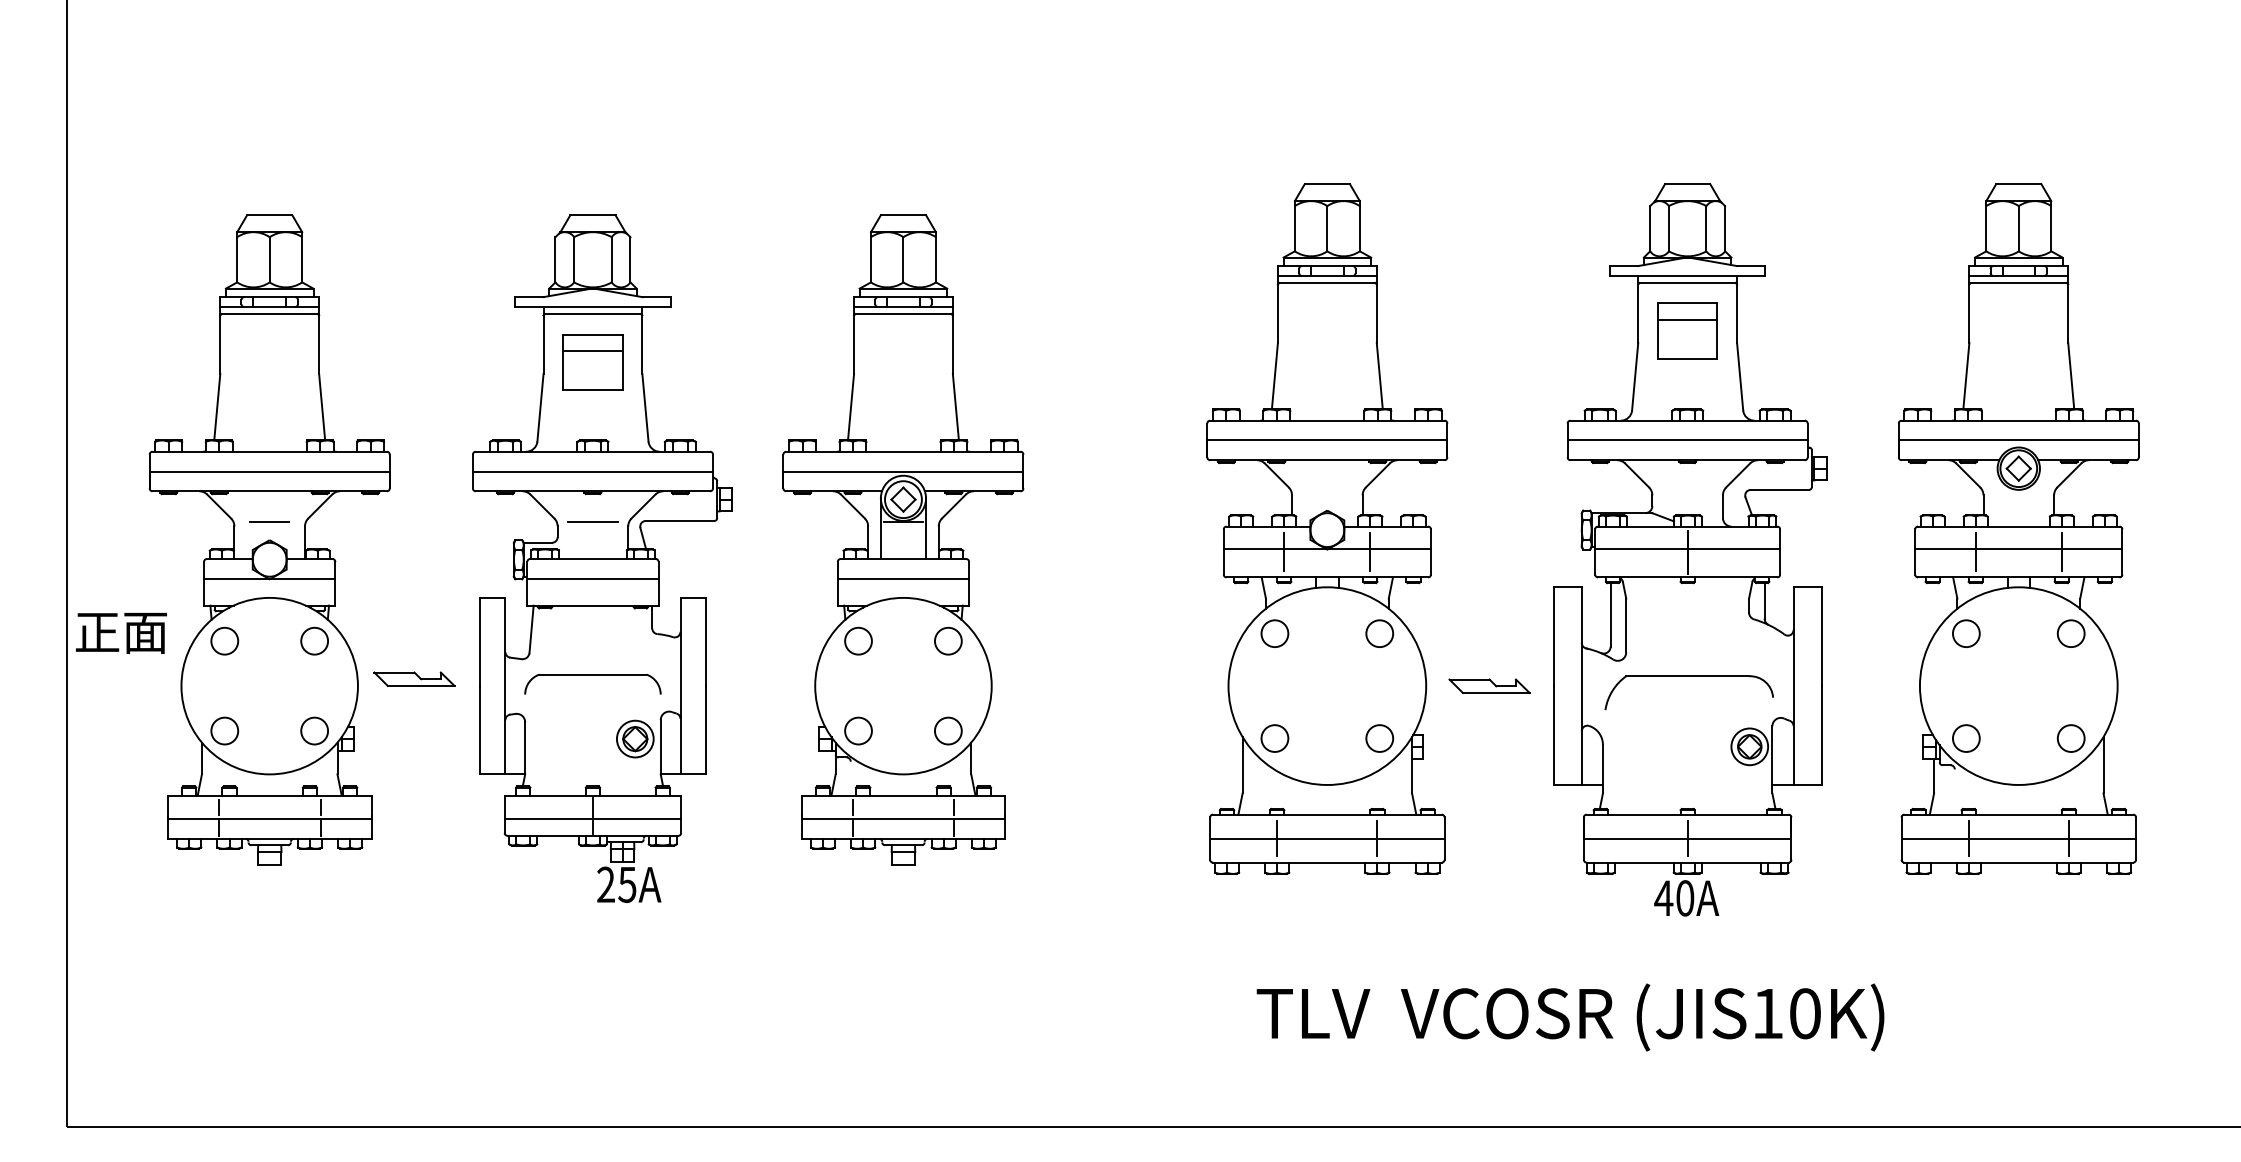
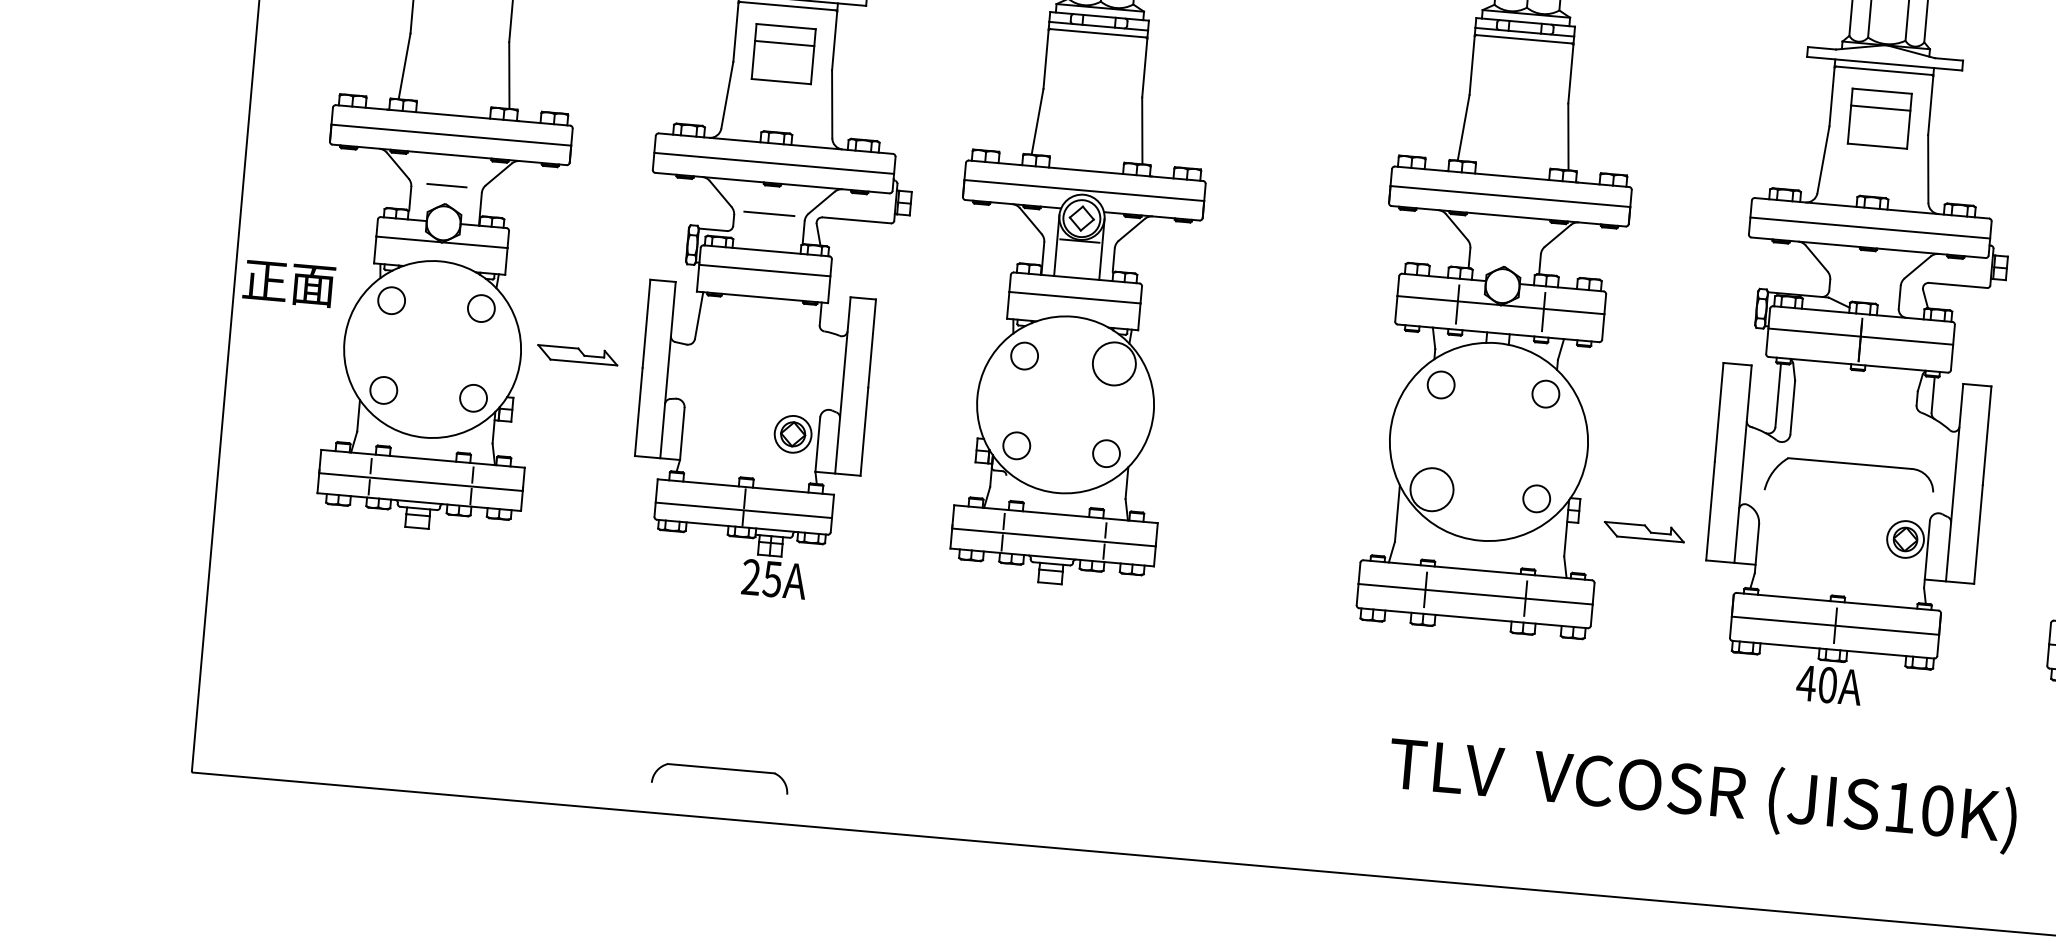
circle: (947, 640) -> (1113, 363), size x1.6
part: (592, 675) -> (720, 769), moved
part: (1489, 685) -> (1644, 531), moved
circle: (1274, 738) -> (1431, 489), size x1.6

